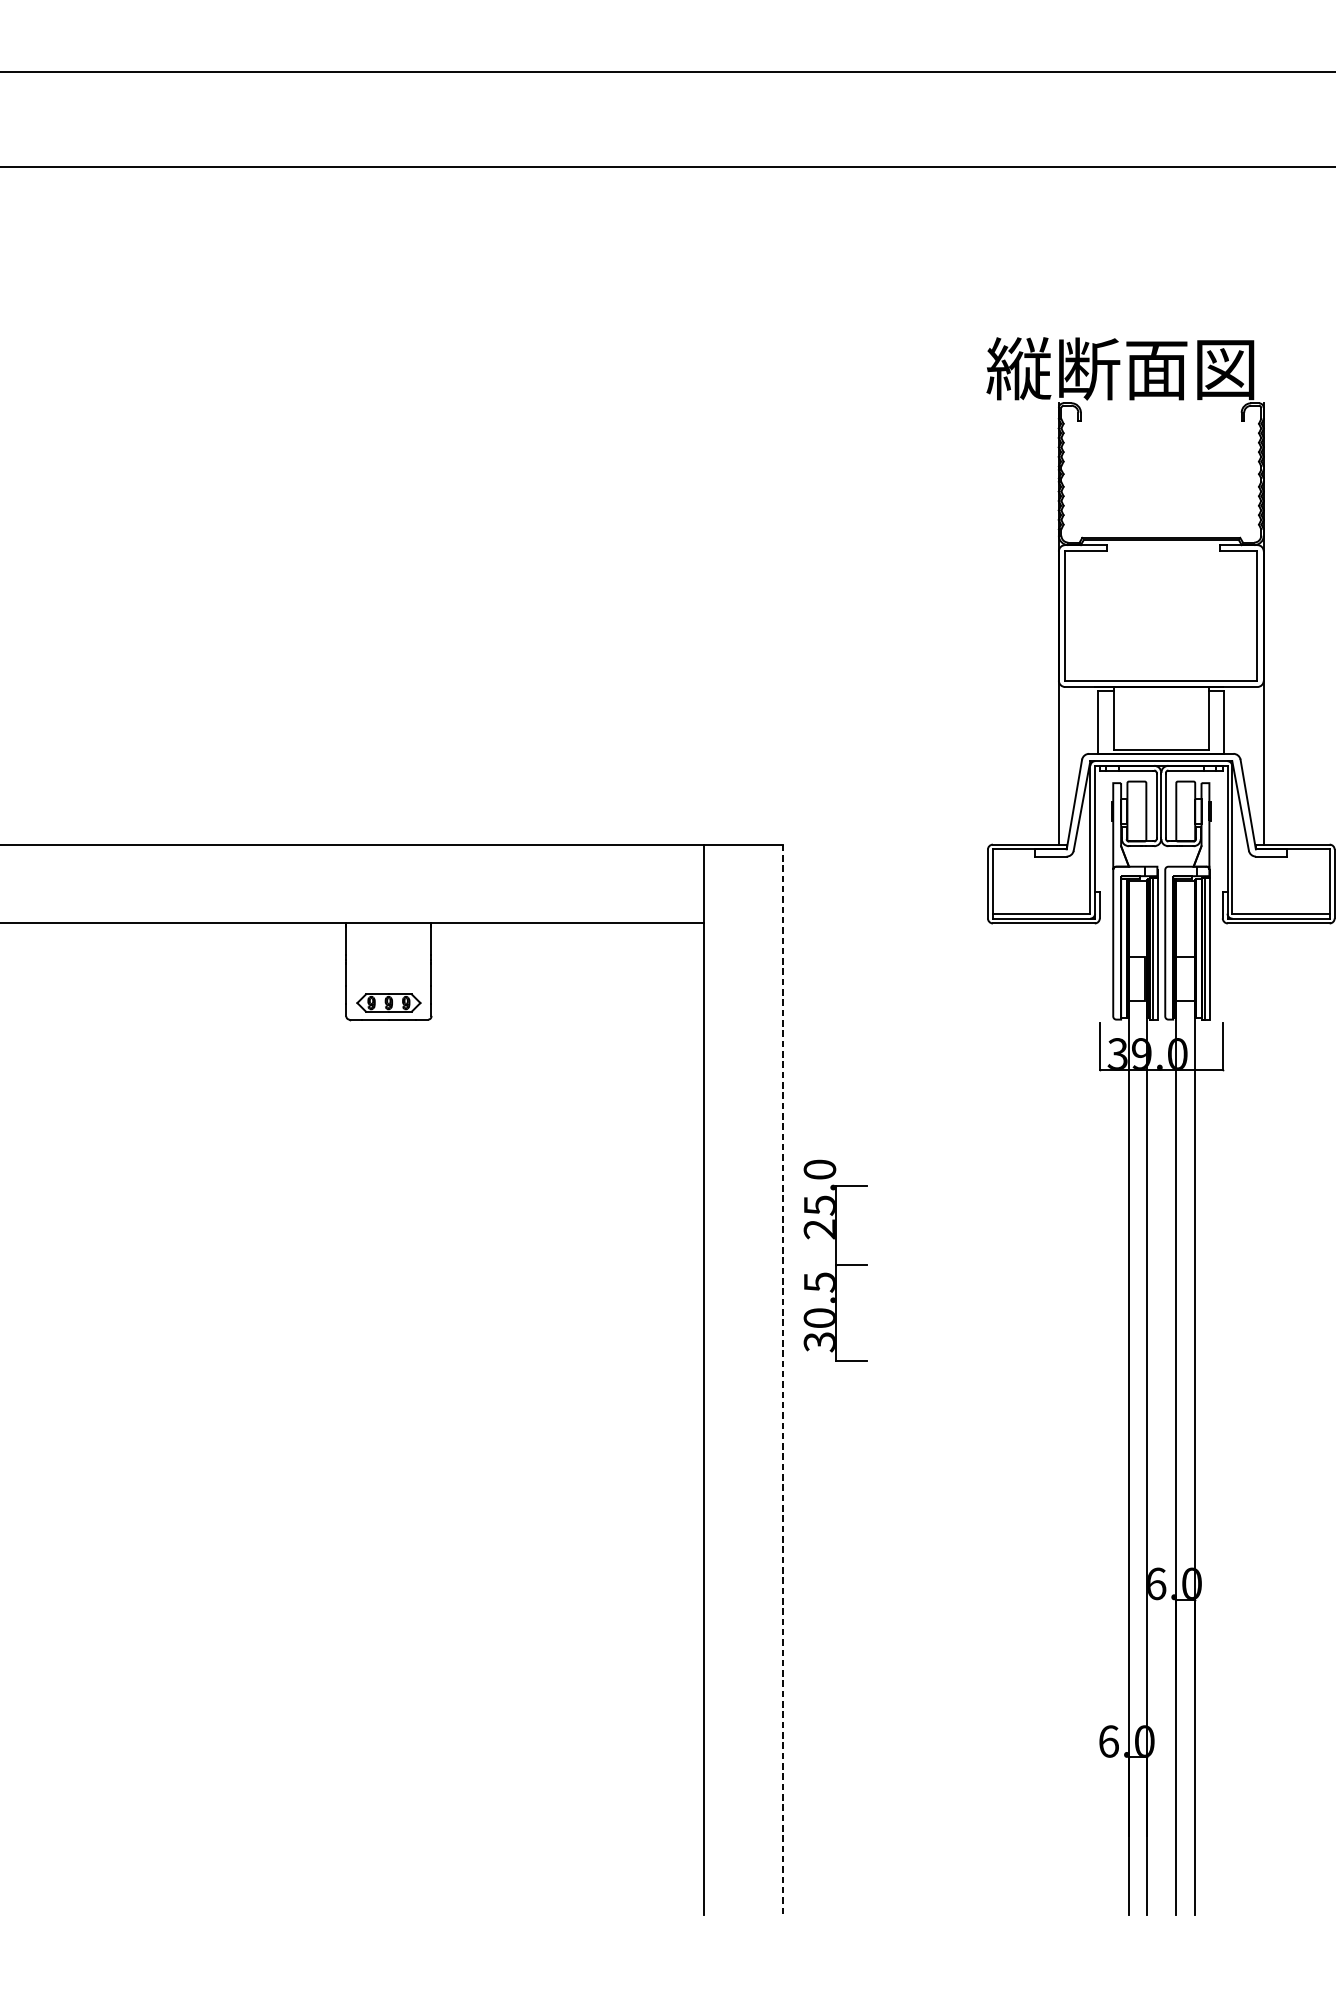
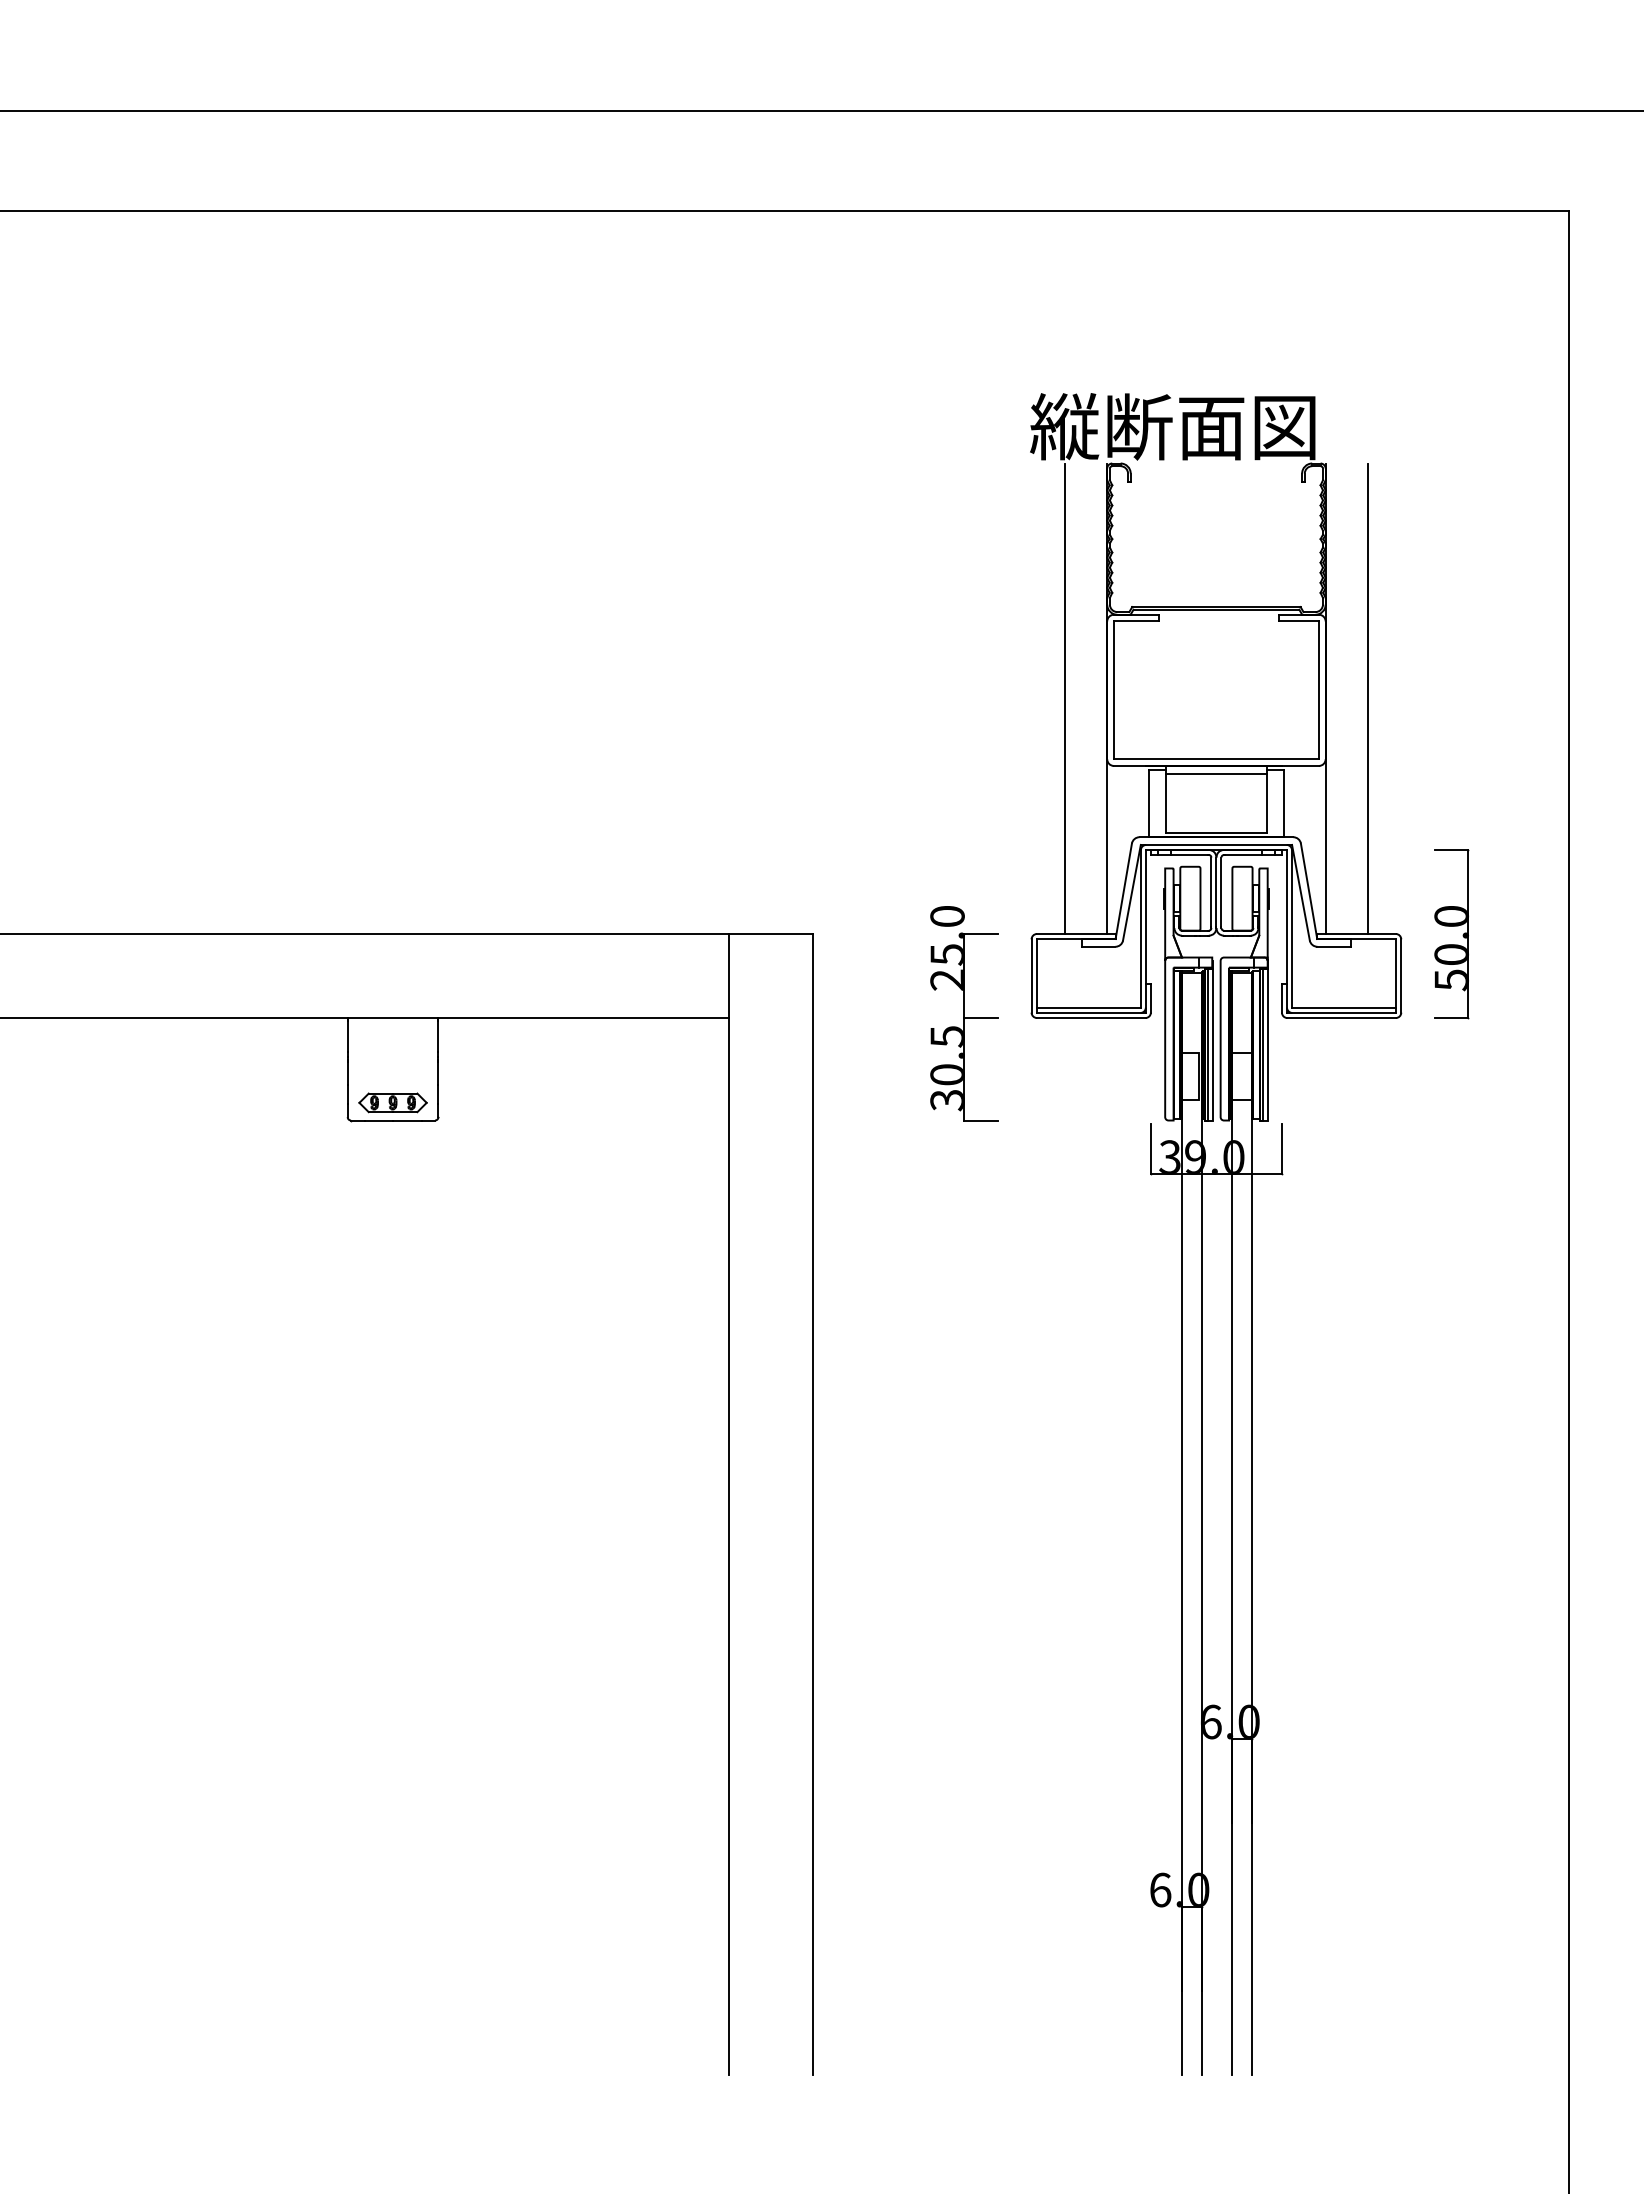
line: (1019, 623) -> (1065, 698), added
line: (1303, 623) -> (1367, 698), added
line: (1161, 694) -> (1216, 773), added
part: (835, 1260) -> (964, 1013), moved
line: (783, 1379) -> (813, 1504), dashed -> solid

